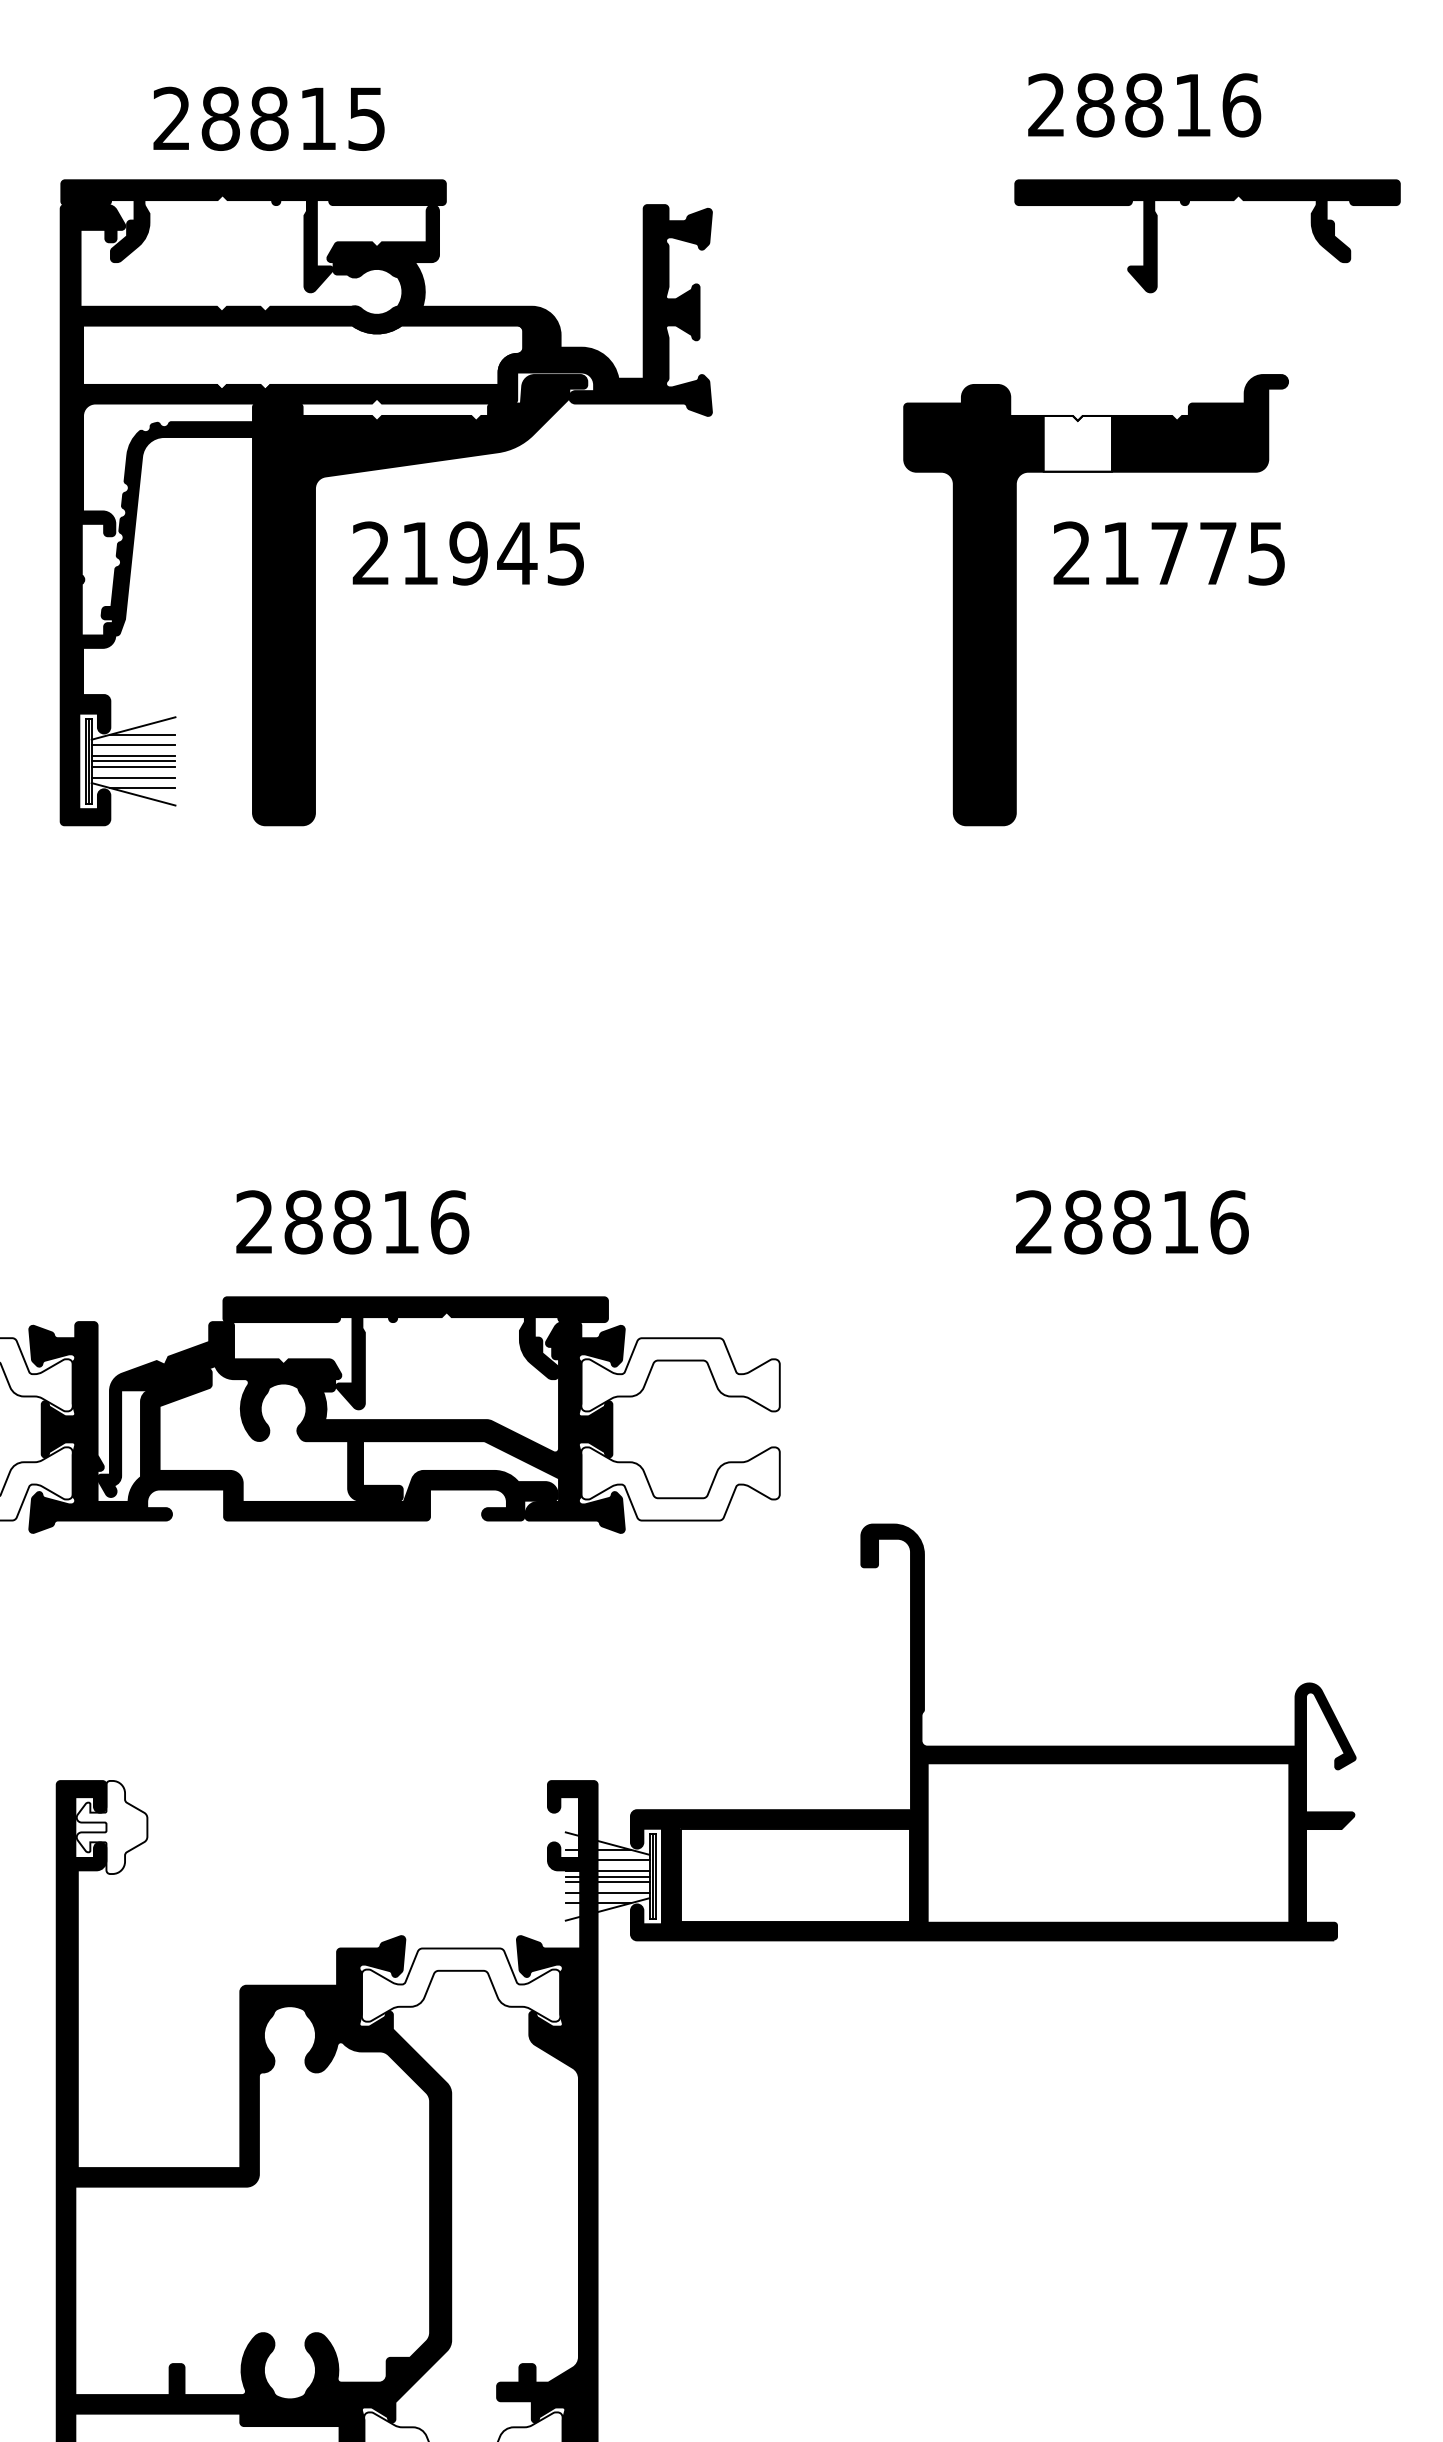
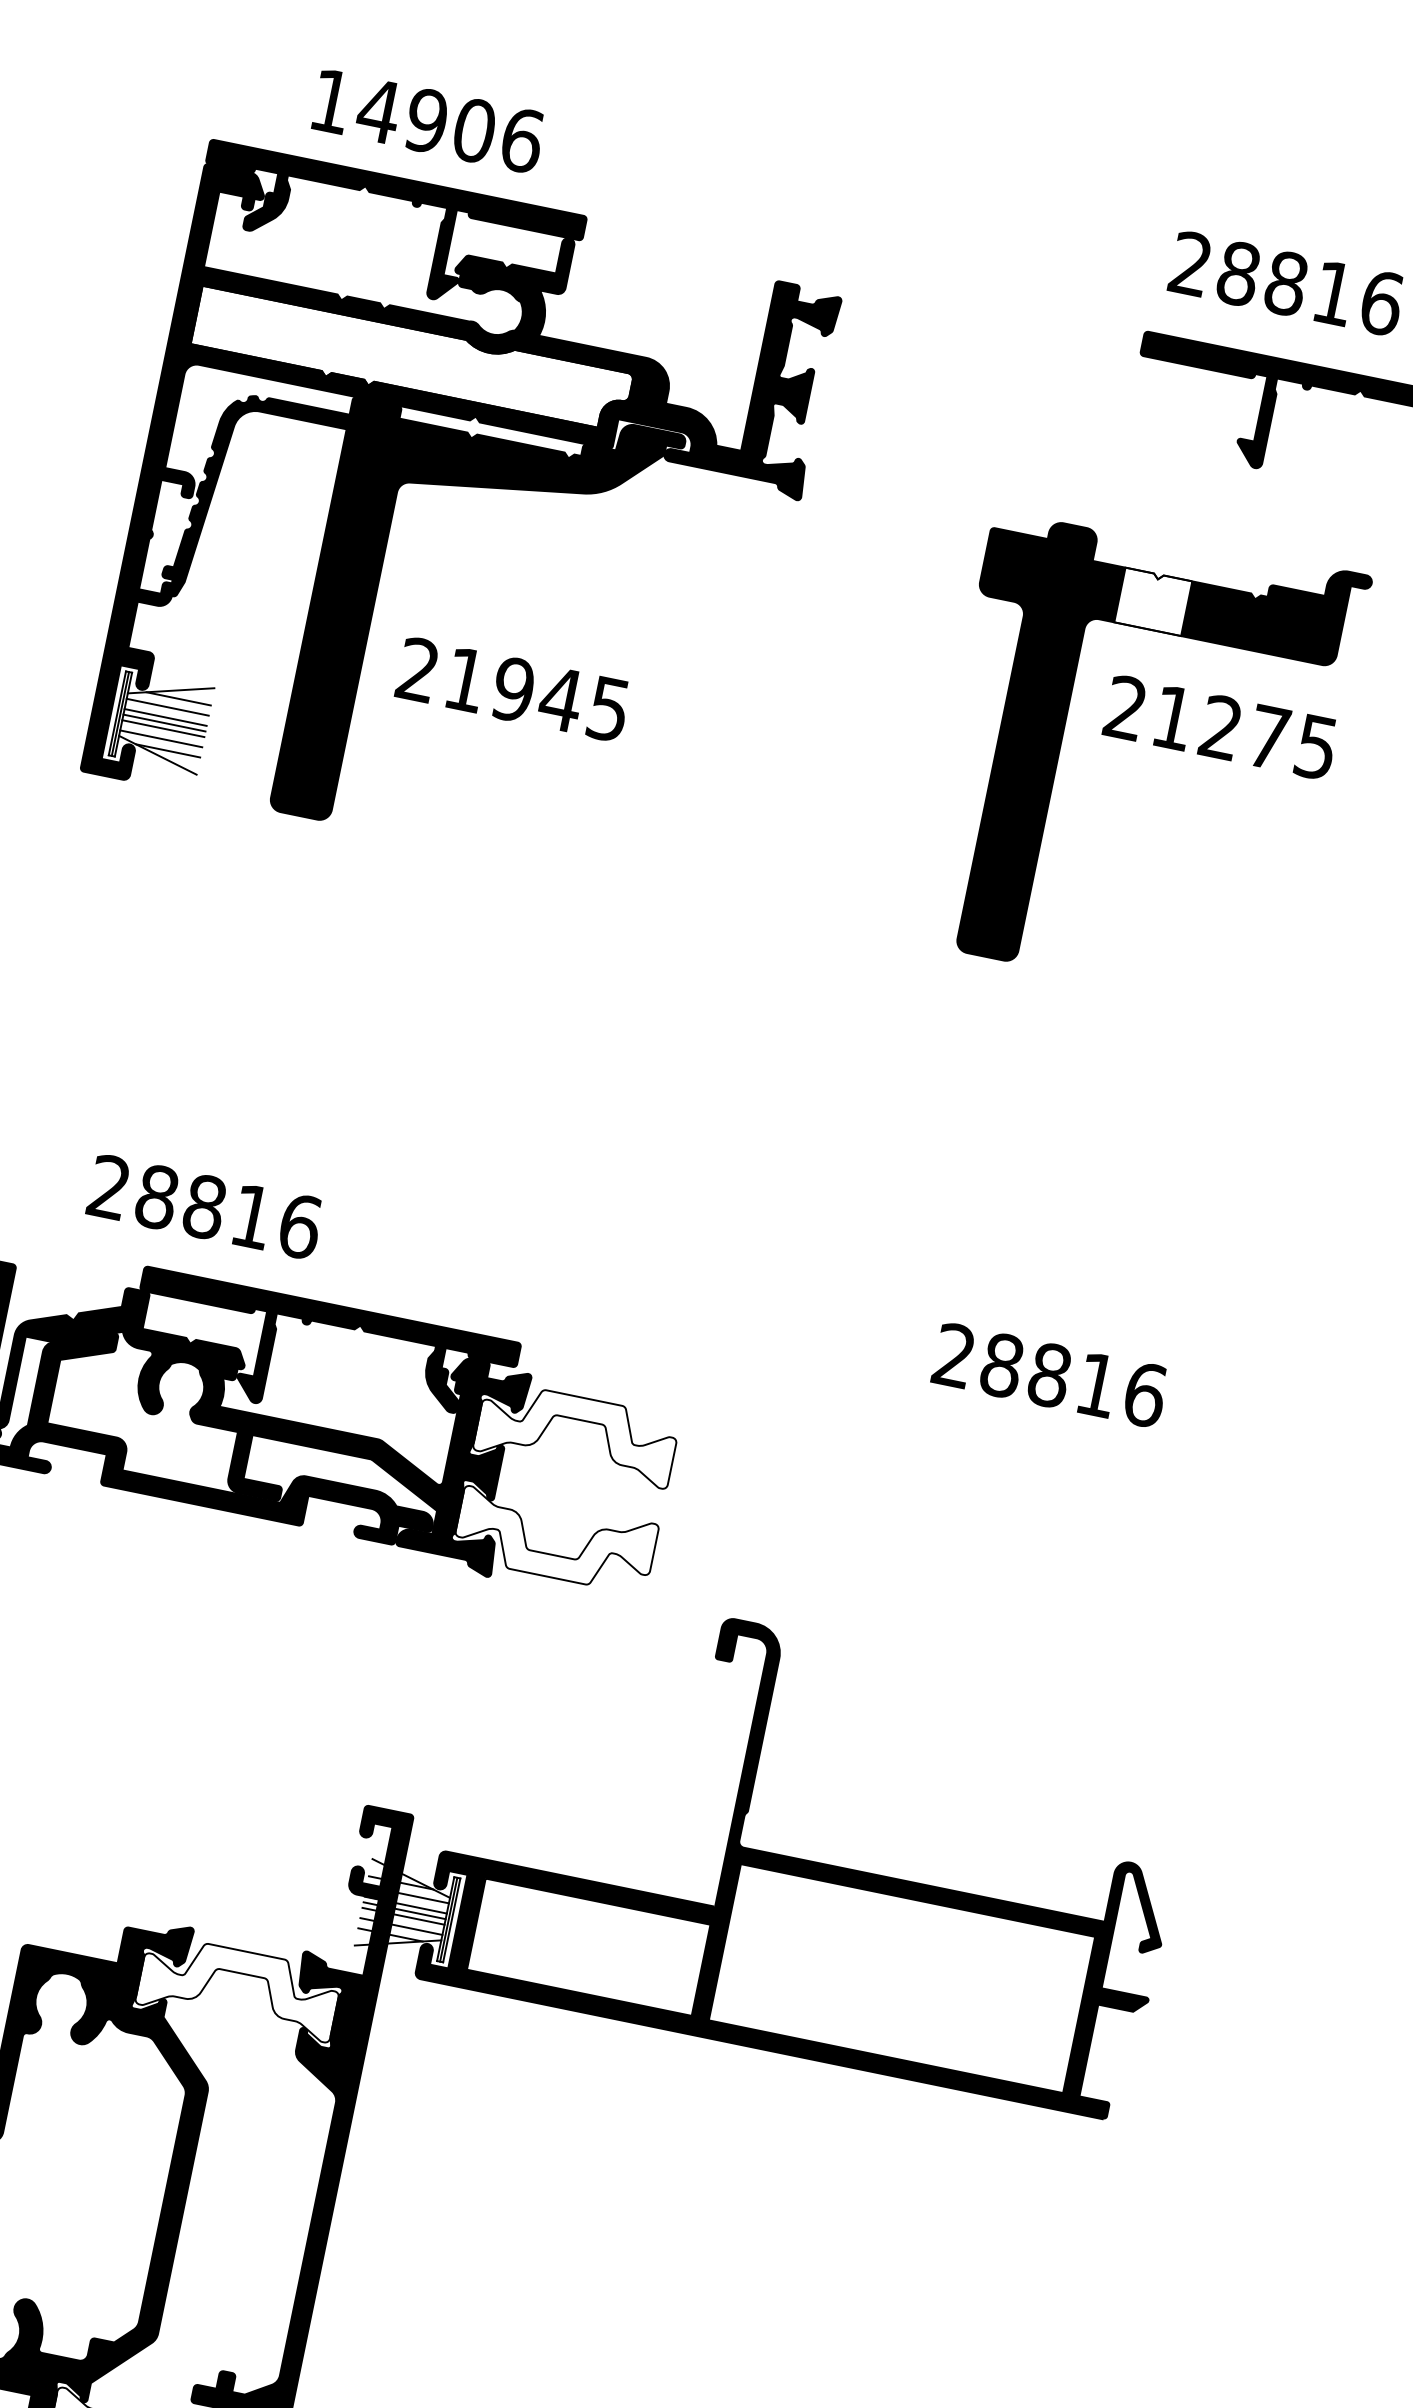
text: (269, 118) -> (426, 120), 28815 -> 14906
text: (1169, 552) -> (1221, 726), 21775 -> 21275
text: (467, 553) -> (512, 689), moved
text: (352, 1222) -> (204, 1207), moved

